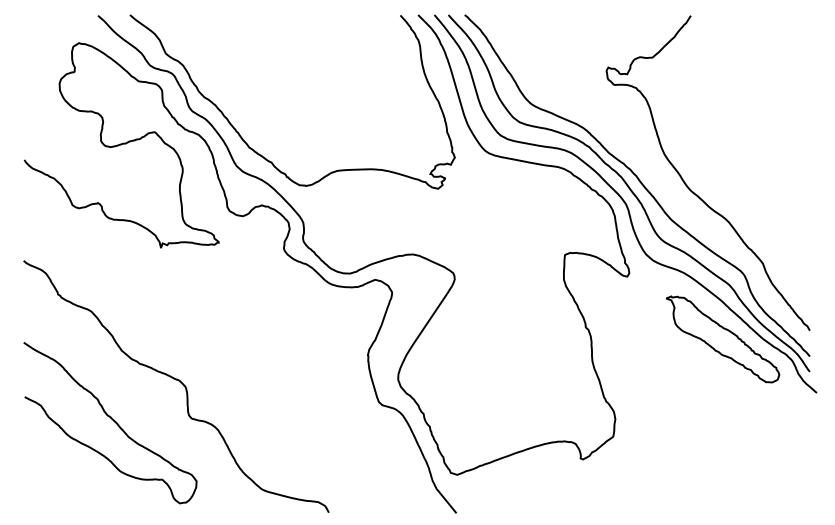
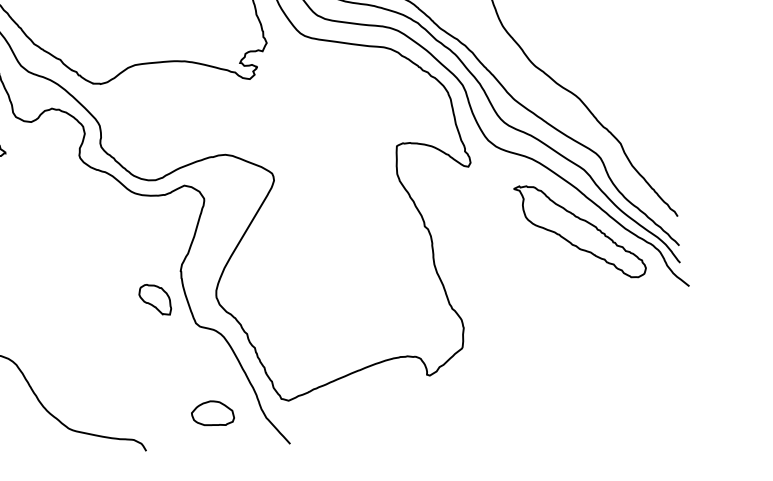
part: (343, 378) -> (154, 298), added
part: (389, 482) -> (212, 413), added

